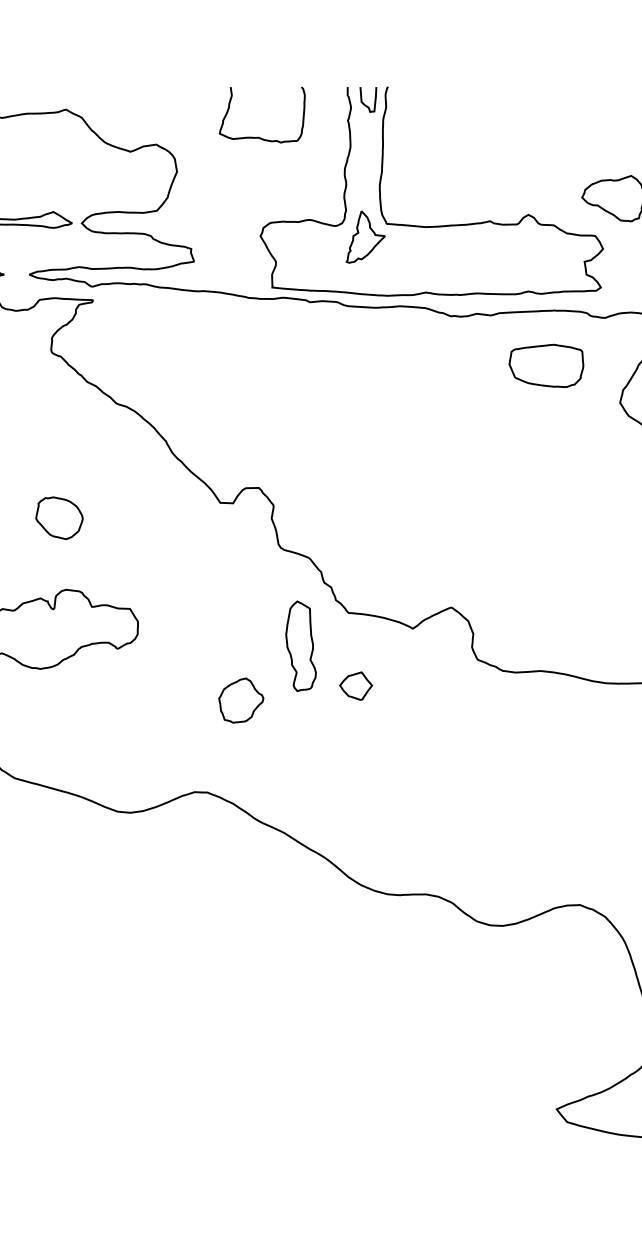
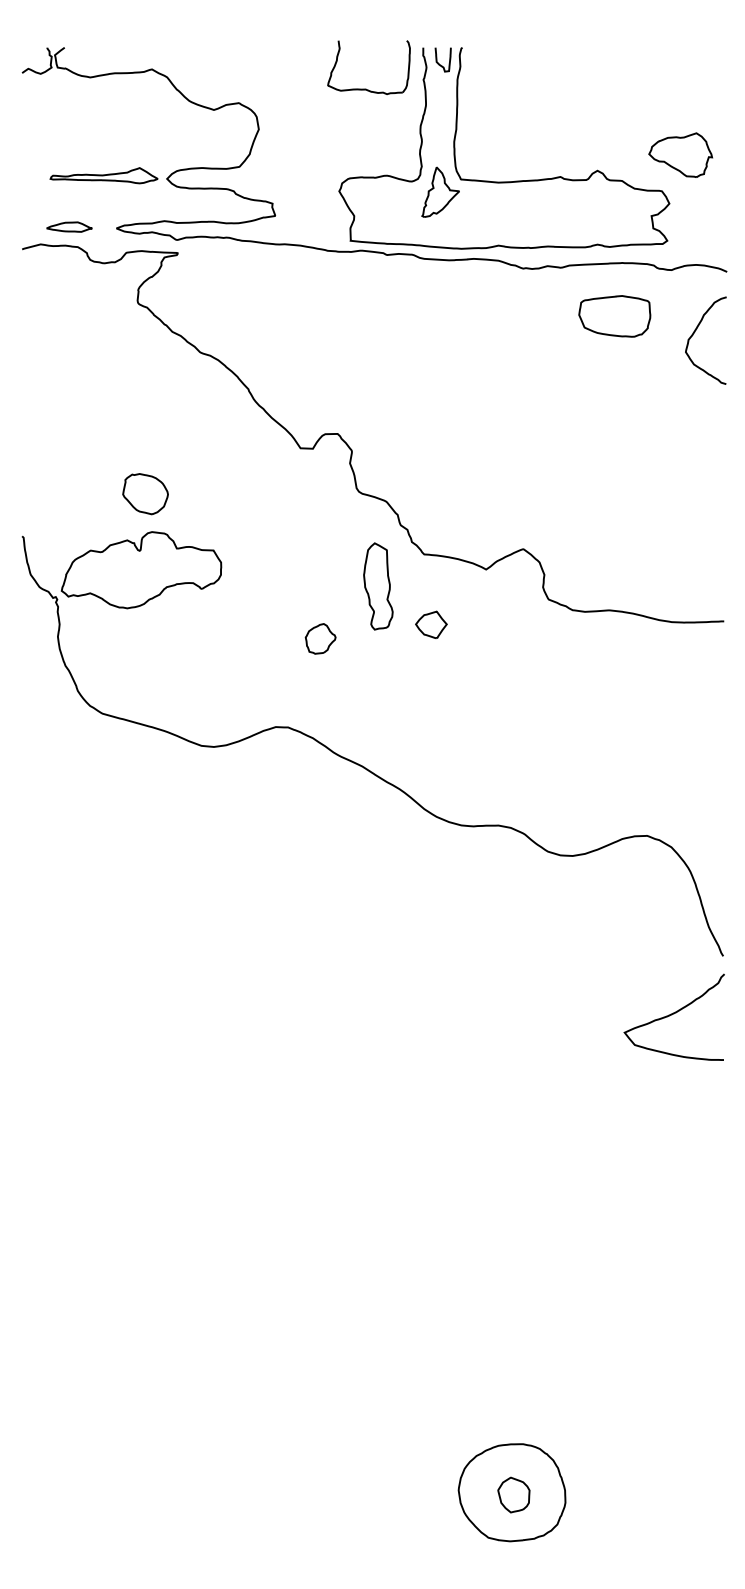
part: (259, 136) -> (366, 88), moved
part: (59, 518) -> (145, 494), moved
part: (241, 700) -> (320, 638), size x0.7

